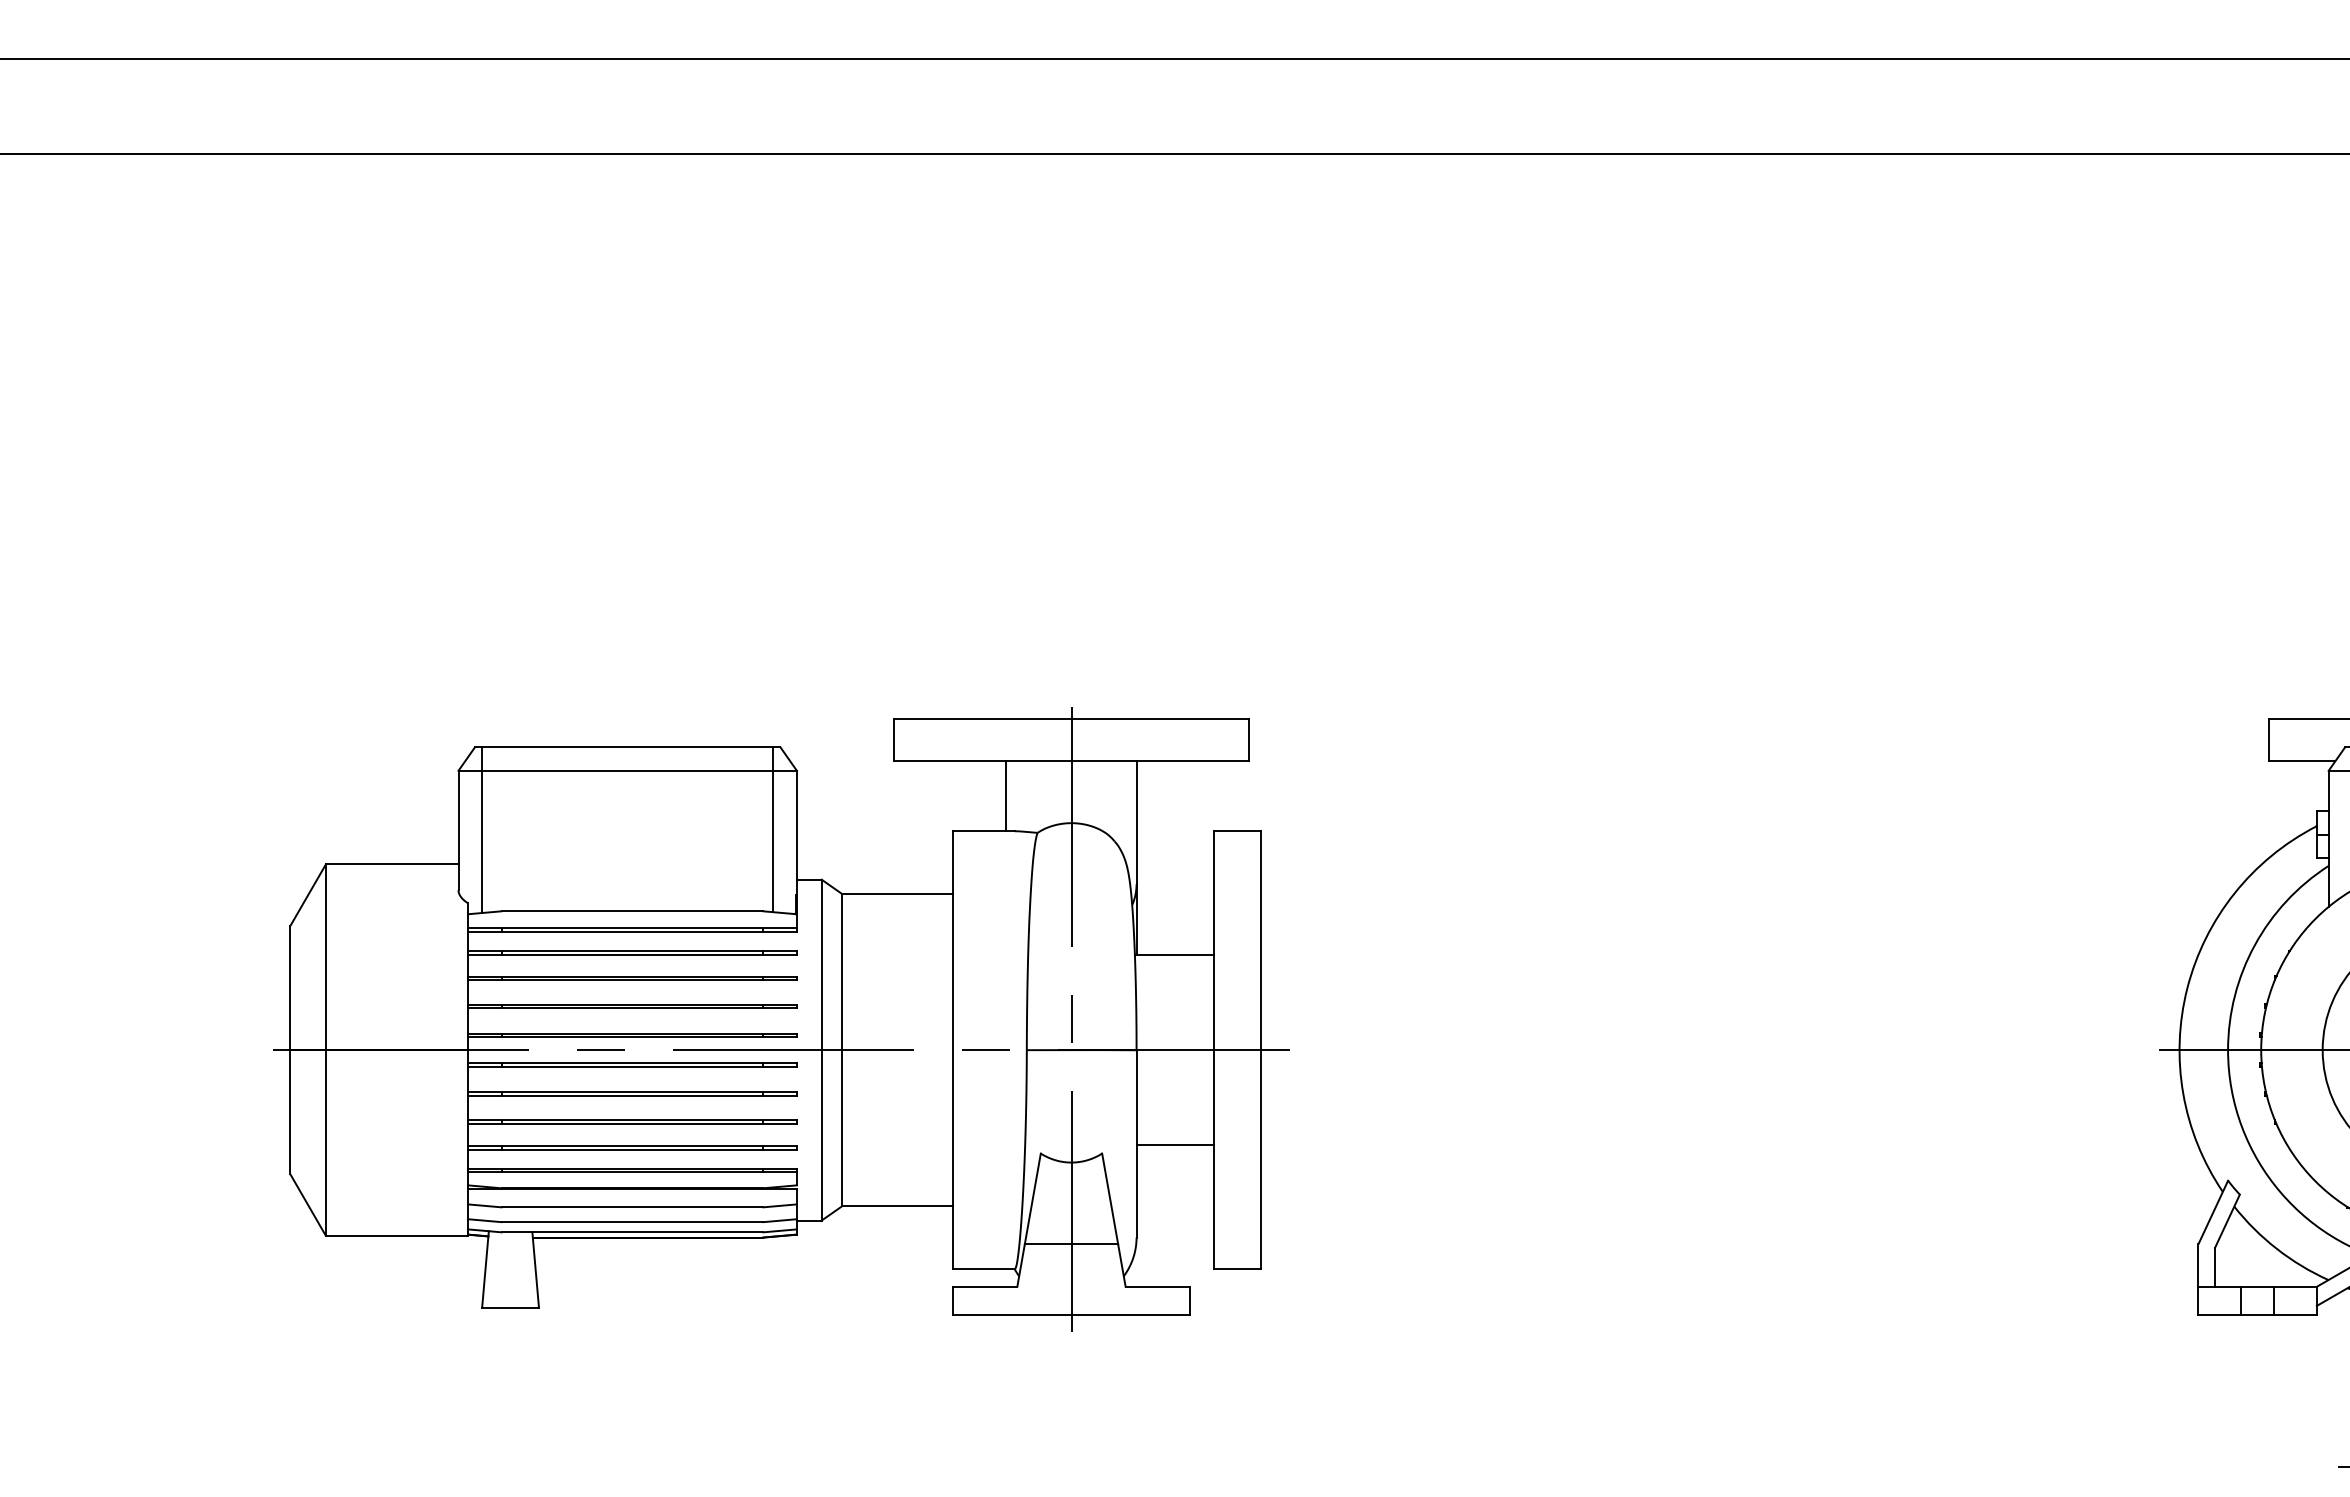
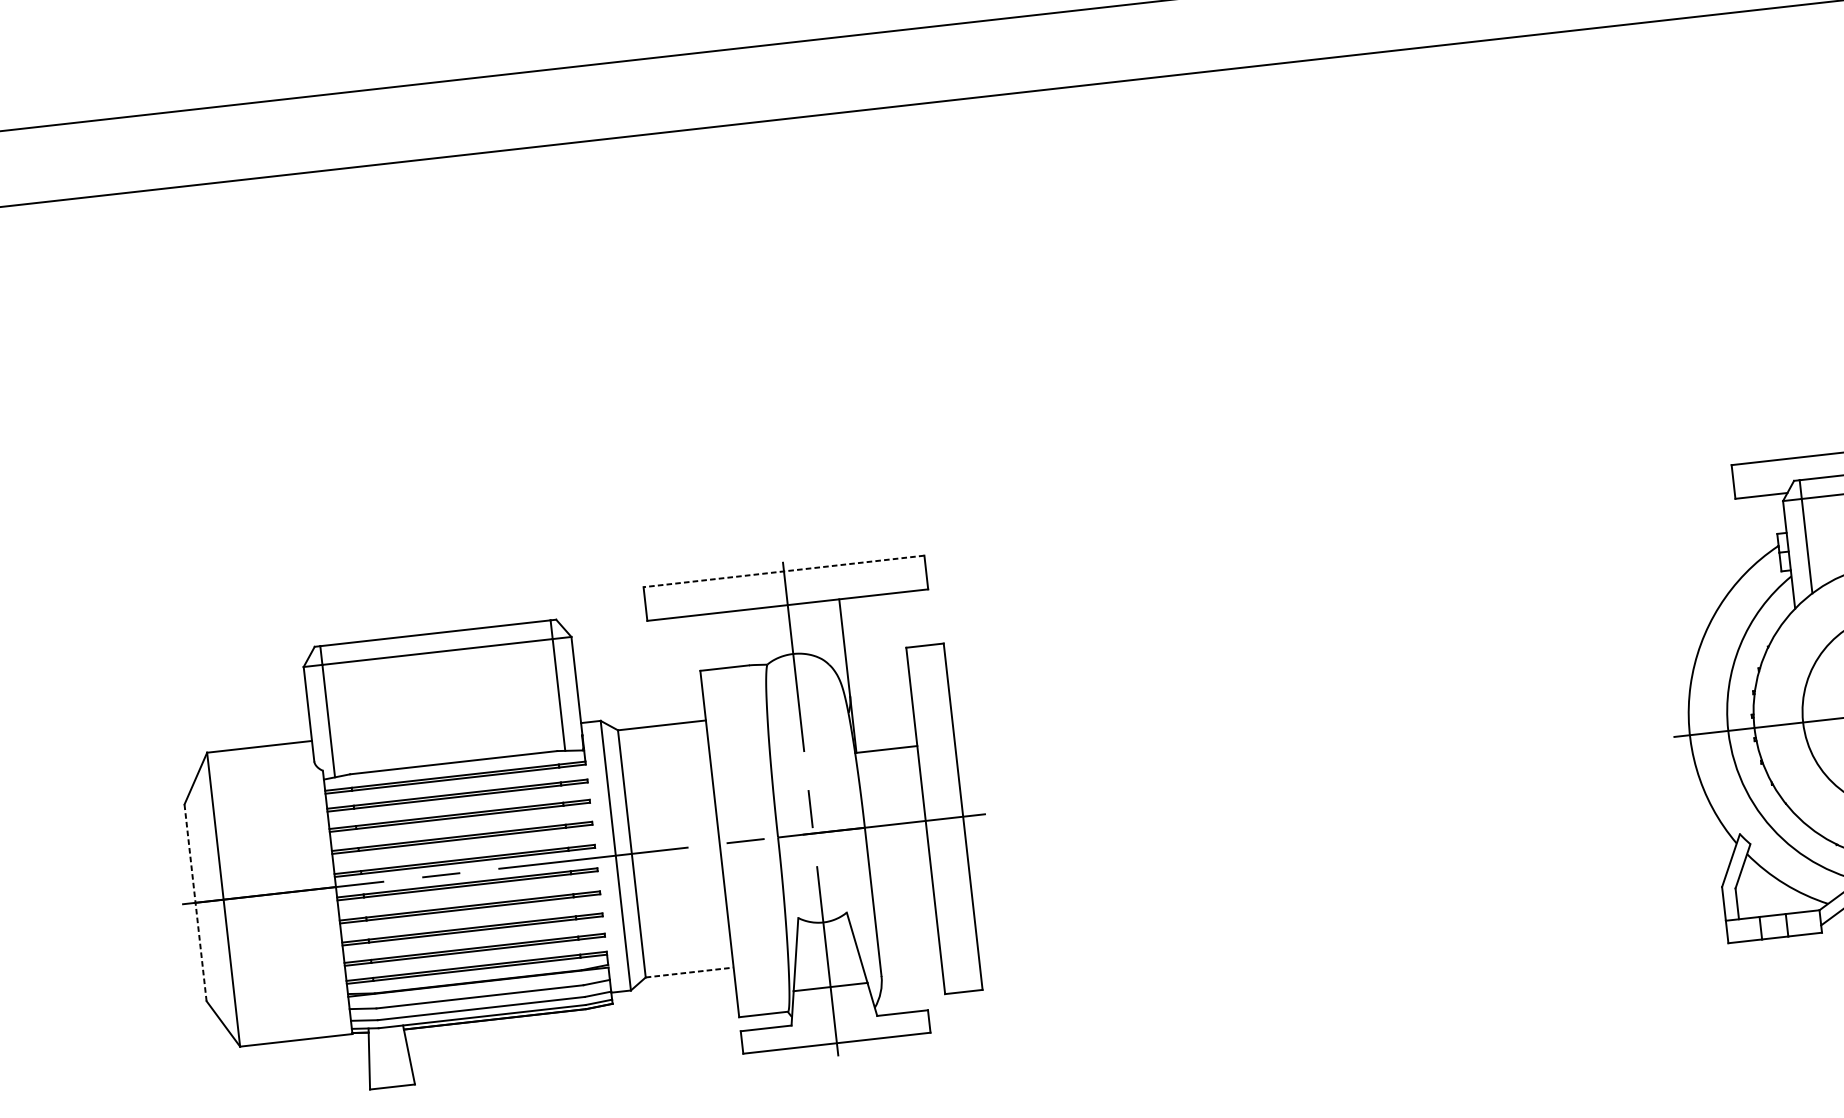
line: (1071, 718) -> (783, 571), solid -> dashed
line: (1006, 796) -> (739, 638), removed
line: (290, 1050) -> (195, 903), solid -> dashed
line: (1174, 1144) -> (903, 899), removed
line: (897, 1206) -> (689, 972), solid -> dashed

